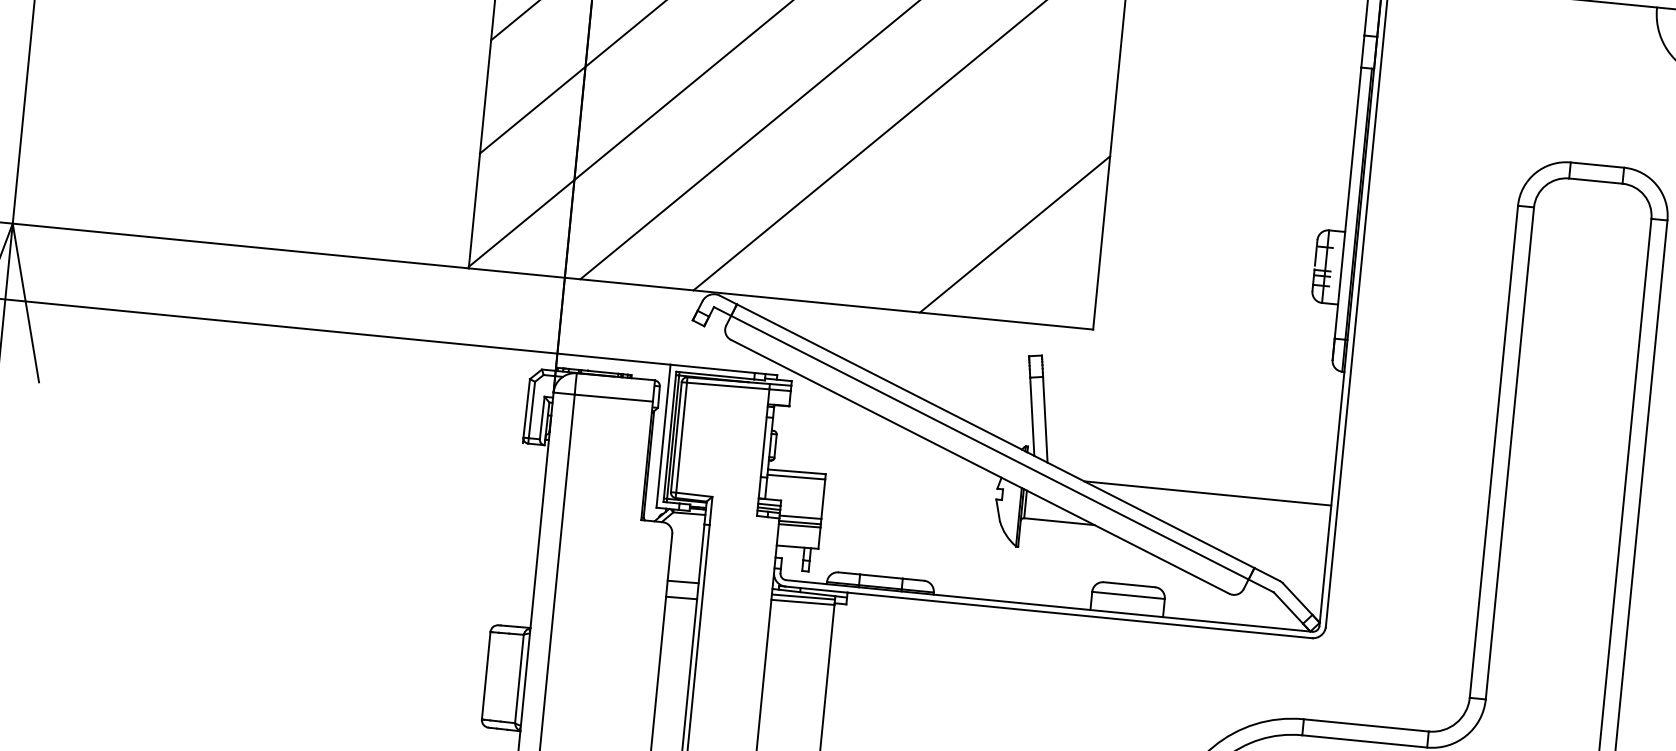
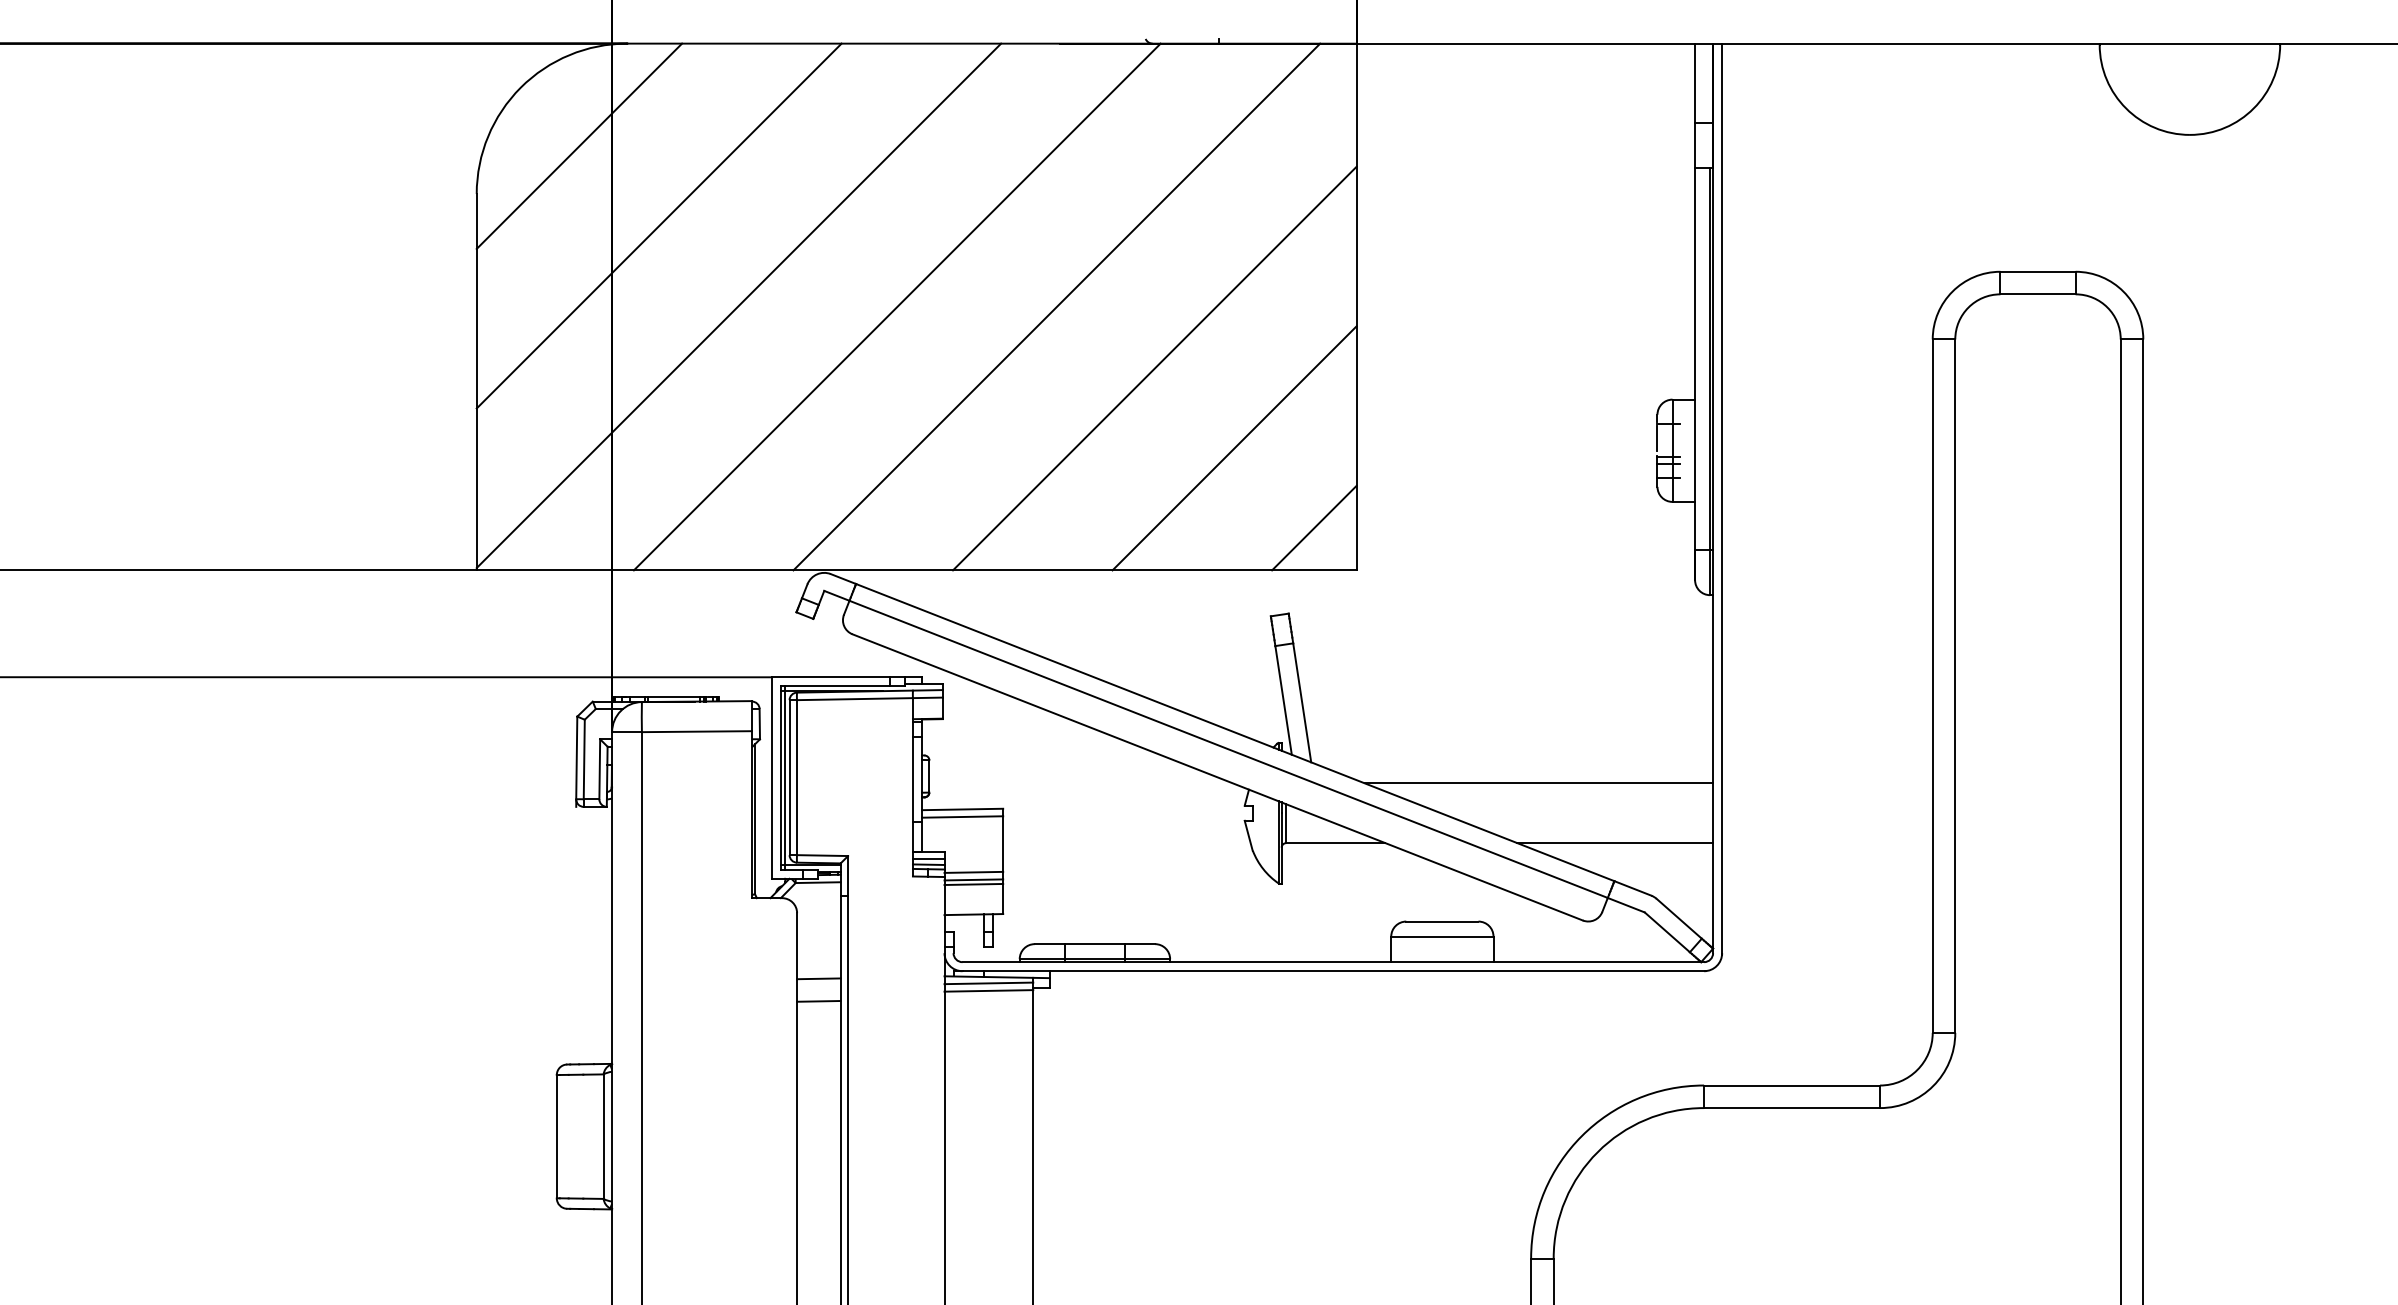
line: (963, 172) -> (1154, 368), added
line: (1066, 296) -> (1314, 527), added
line: (1257, 541) -> (1615, 843), added

